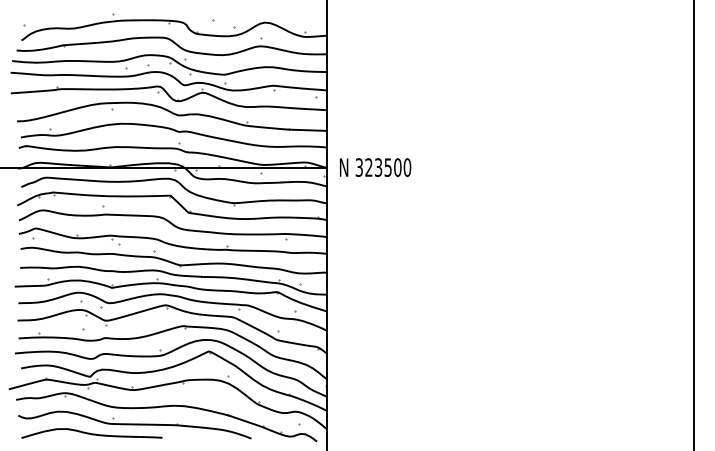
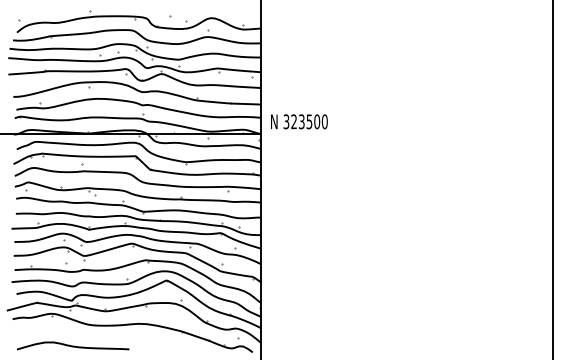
text: (375, 167) -> (299, 121), moved
part: (134, 424) -> (107, 338), removed

